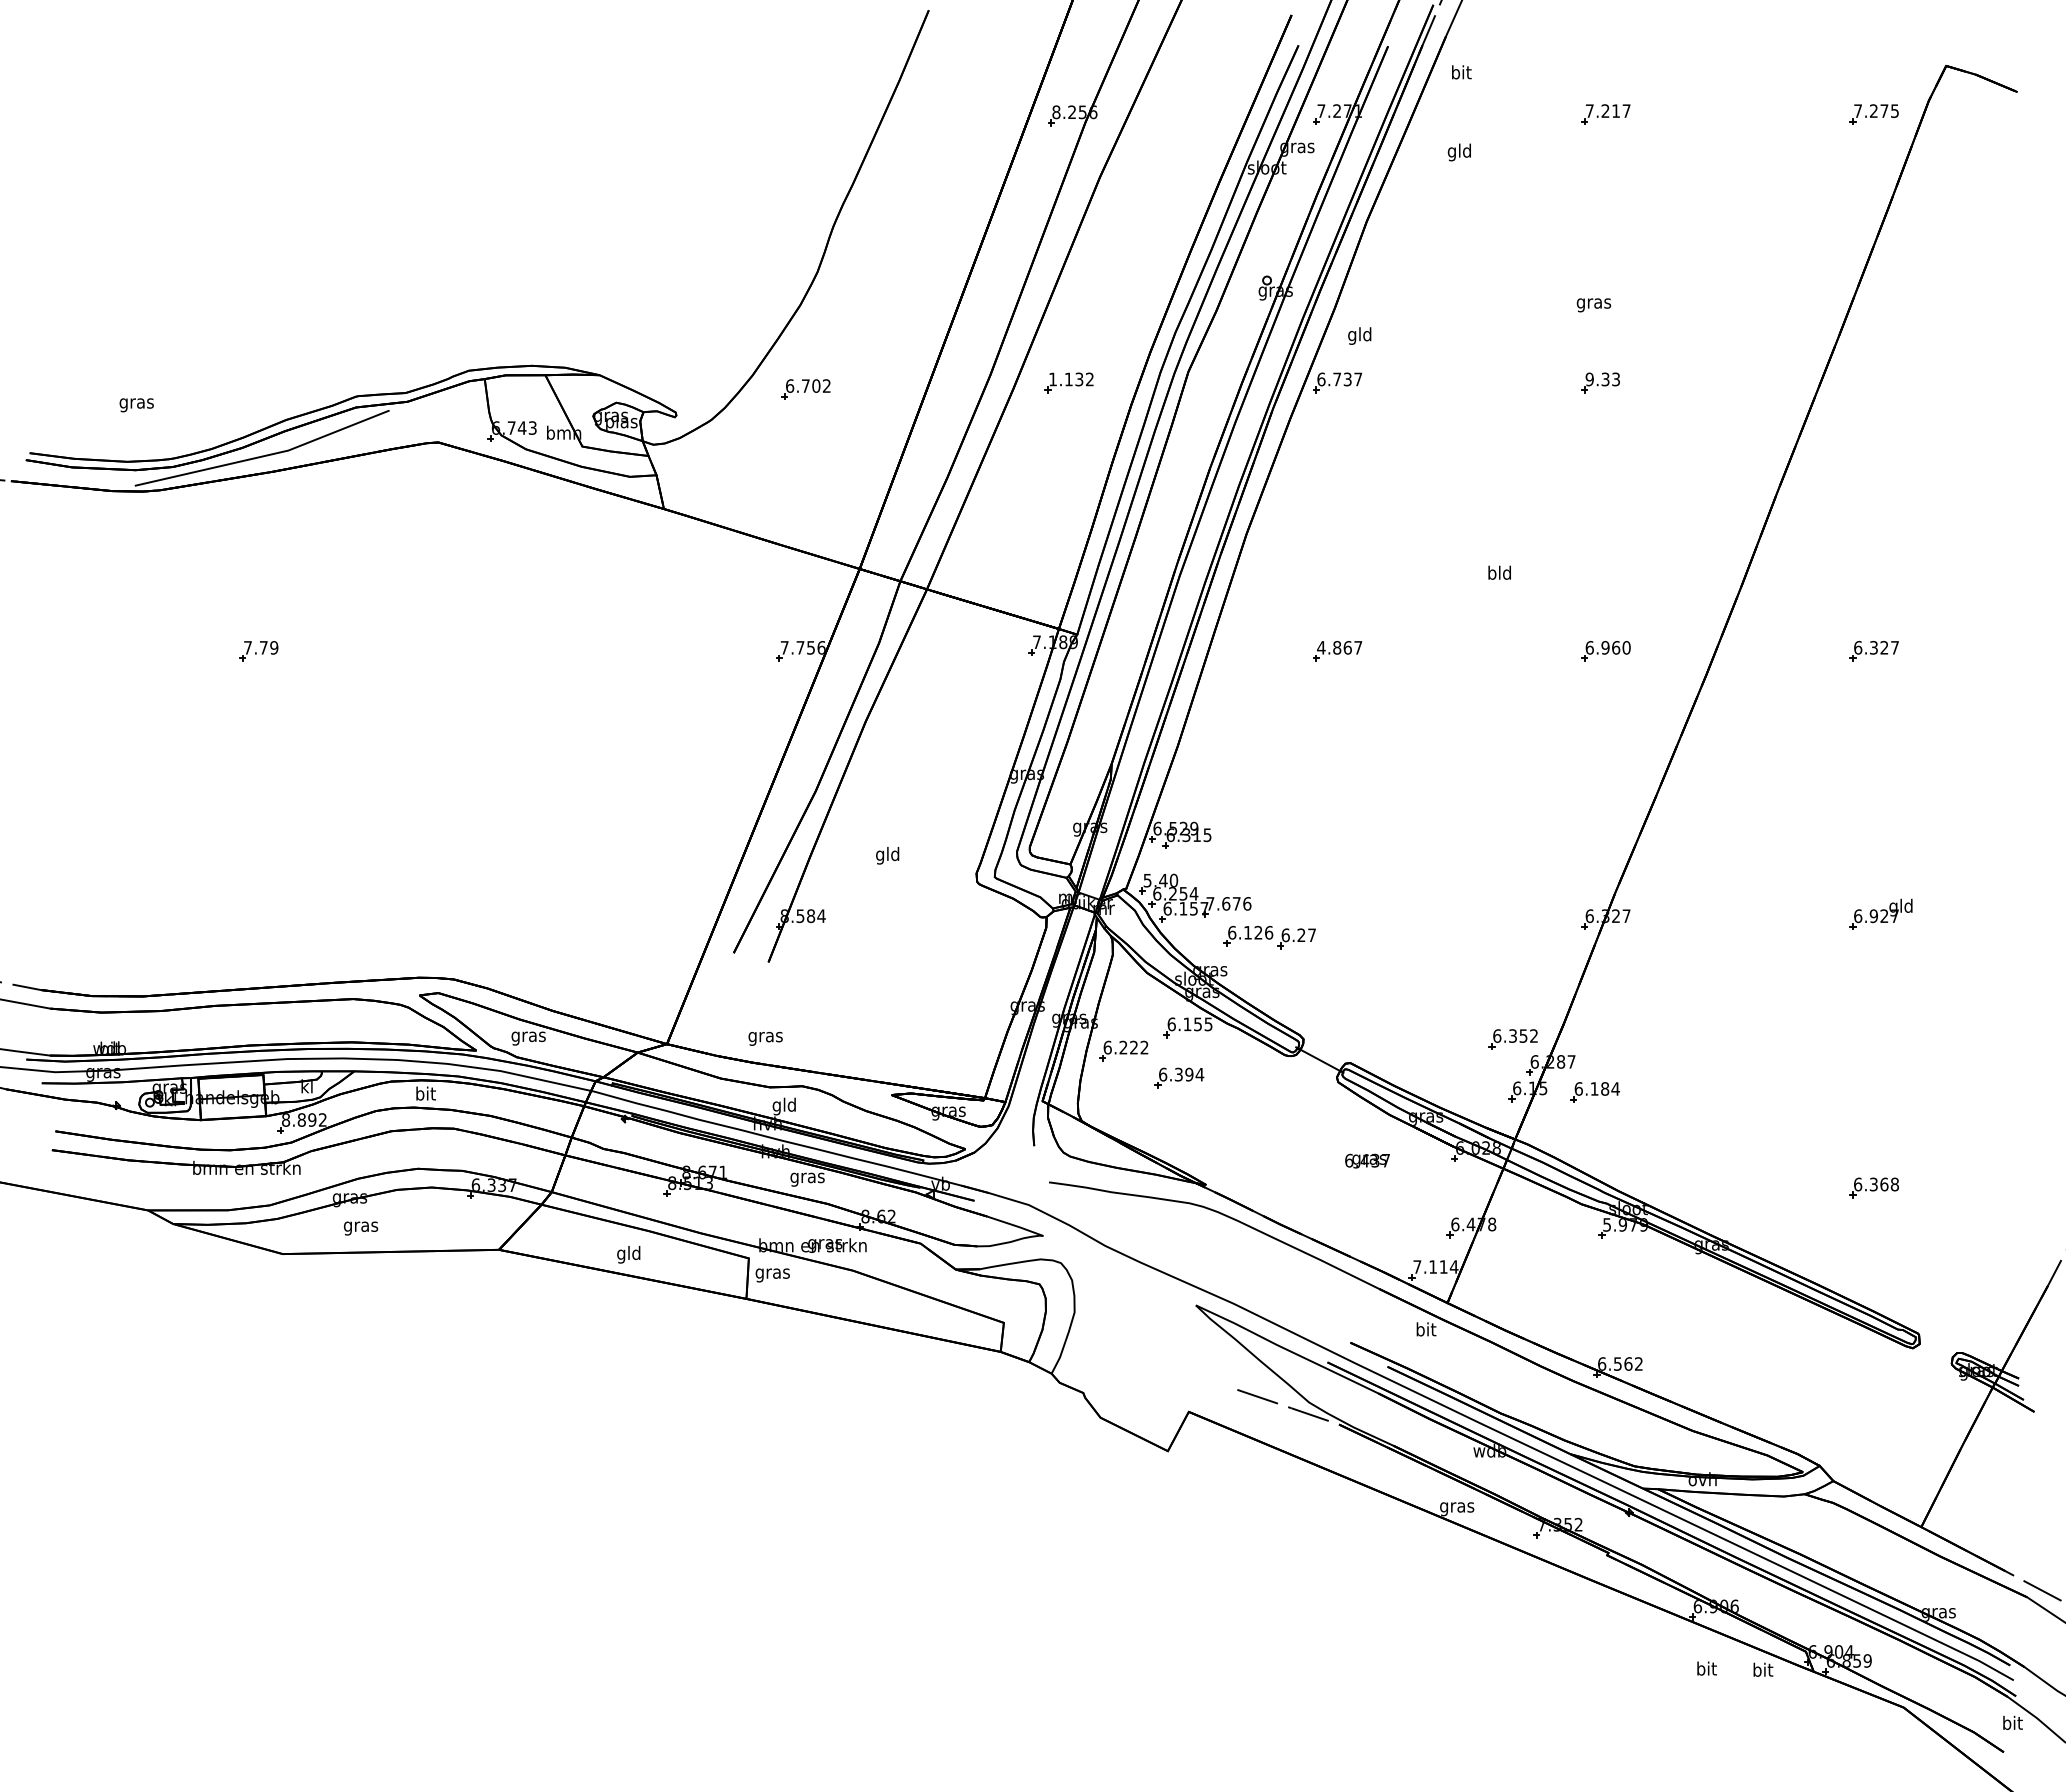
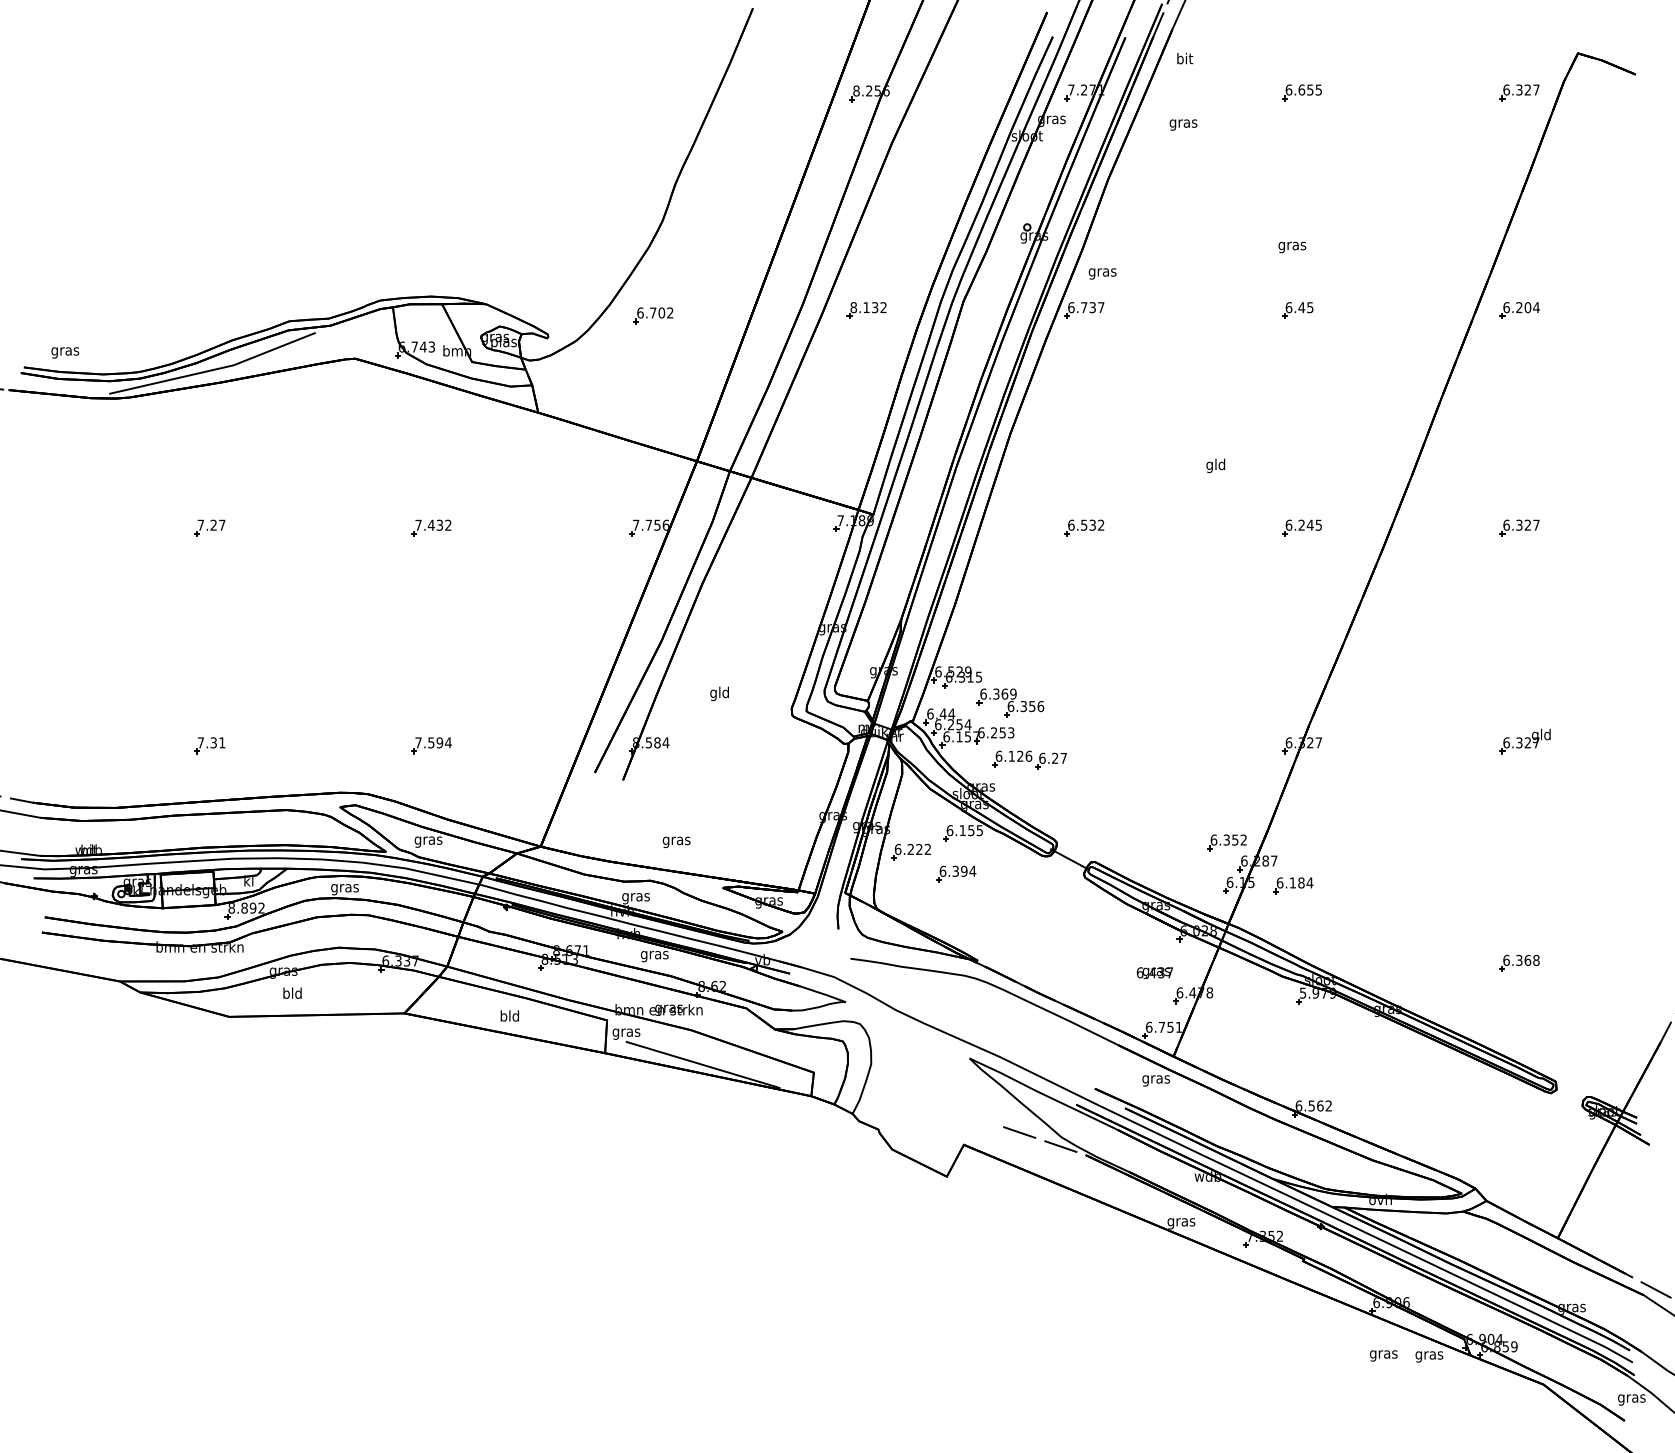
text: (1607, 110) -> (1303, 89), 7.217 -> 6.655
text: (1876, 110) -> (1521, 89), 7.275 -> 6.327
text: (1459, 152) -> (1183, 123), gld -> gras
text: (1359, 335) -> (1102, 271), gld -> gras
text: (1053, 379) -> (854, 307), 1.132 -> 8.132
text: (1602, 379) -> (1299, 307), 9.33 -> 6.45
part: (1874, 382) -> (1519, 310), added
text: (136, 405) -> (65, 353), moved
text: (1491, 574) -> (1209, 465), bld -> gld
text: (268, 647) -> (217, 524), 7.79 -> 7.27
text: (1339, 647) -> (1086, 524), 4.867 -> 6.532
text: (1615, 647) -> (1309, 524), 6.960 -> 6.245
part: (531, 651) -> (430, 528), added
part: (1245, 867) -> (1009, 703), added
text: (1160, 880) -> (940, 713), 5.40 -> 6.44
text: (1228, 903) -> (996, 732), 7.676 -> 6.253
text: (1873, 915) -> (1519, 742), 6.927 -> 6.327
part: (258, 919) -> (209, 745), added
part: (532, 919) -> (431, 745), added
text: (765, 1038) -> (676, 842), moved
text: (425, 1095) -> (344, 888), bit -> gras
text: (784, 1106) -> (635, 897), gld -> gras
text: (1367, 1160) -> (1154, 972), moved
text: (360, 1226) -> (292, 994), gras -> bld
text: (621, 1254) -> (503, 1017), gld -> bld
text: (1435, 1266) -> (1163, 1026), 7.114 -> 6.751
line: (867, 1313) -> (703, 1065), added
text: (1426, 1331) -> (1156, 1079), bit -> gras
text: (1706, 1670) -> (1383, 1354), bit -> gras
text: (1762, 1671) -> (1429, 1355), bit -> gras
text: (2012, 1724) -> (1631, 1398), bit -> gras

